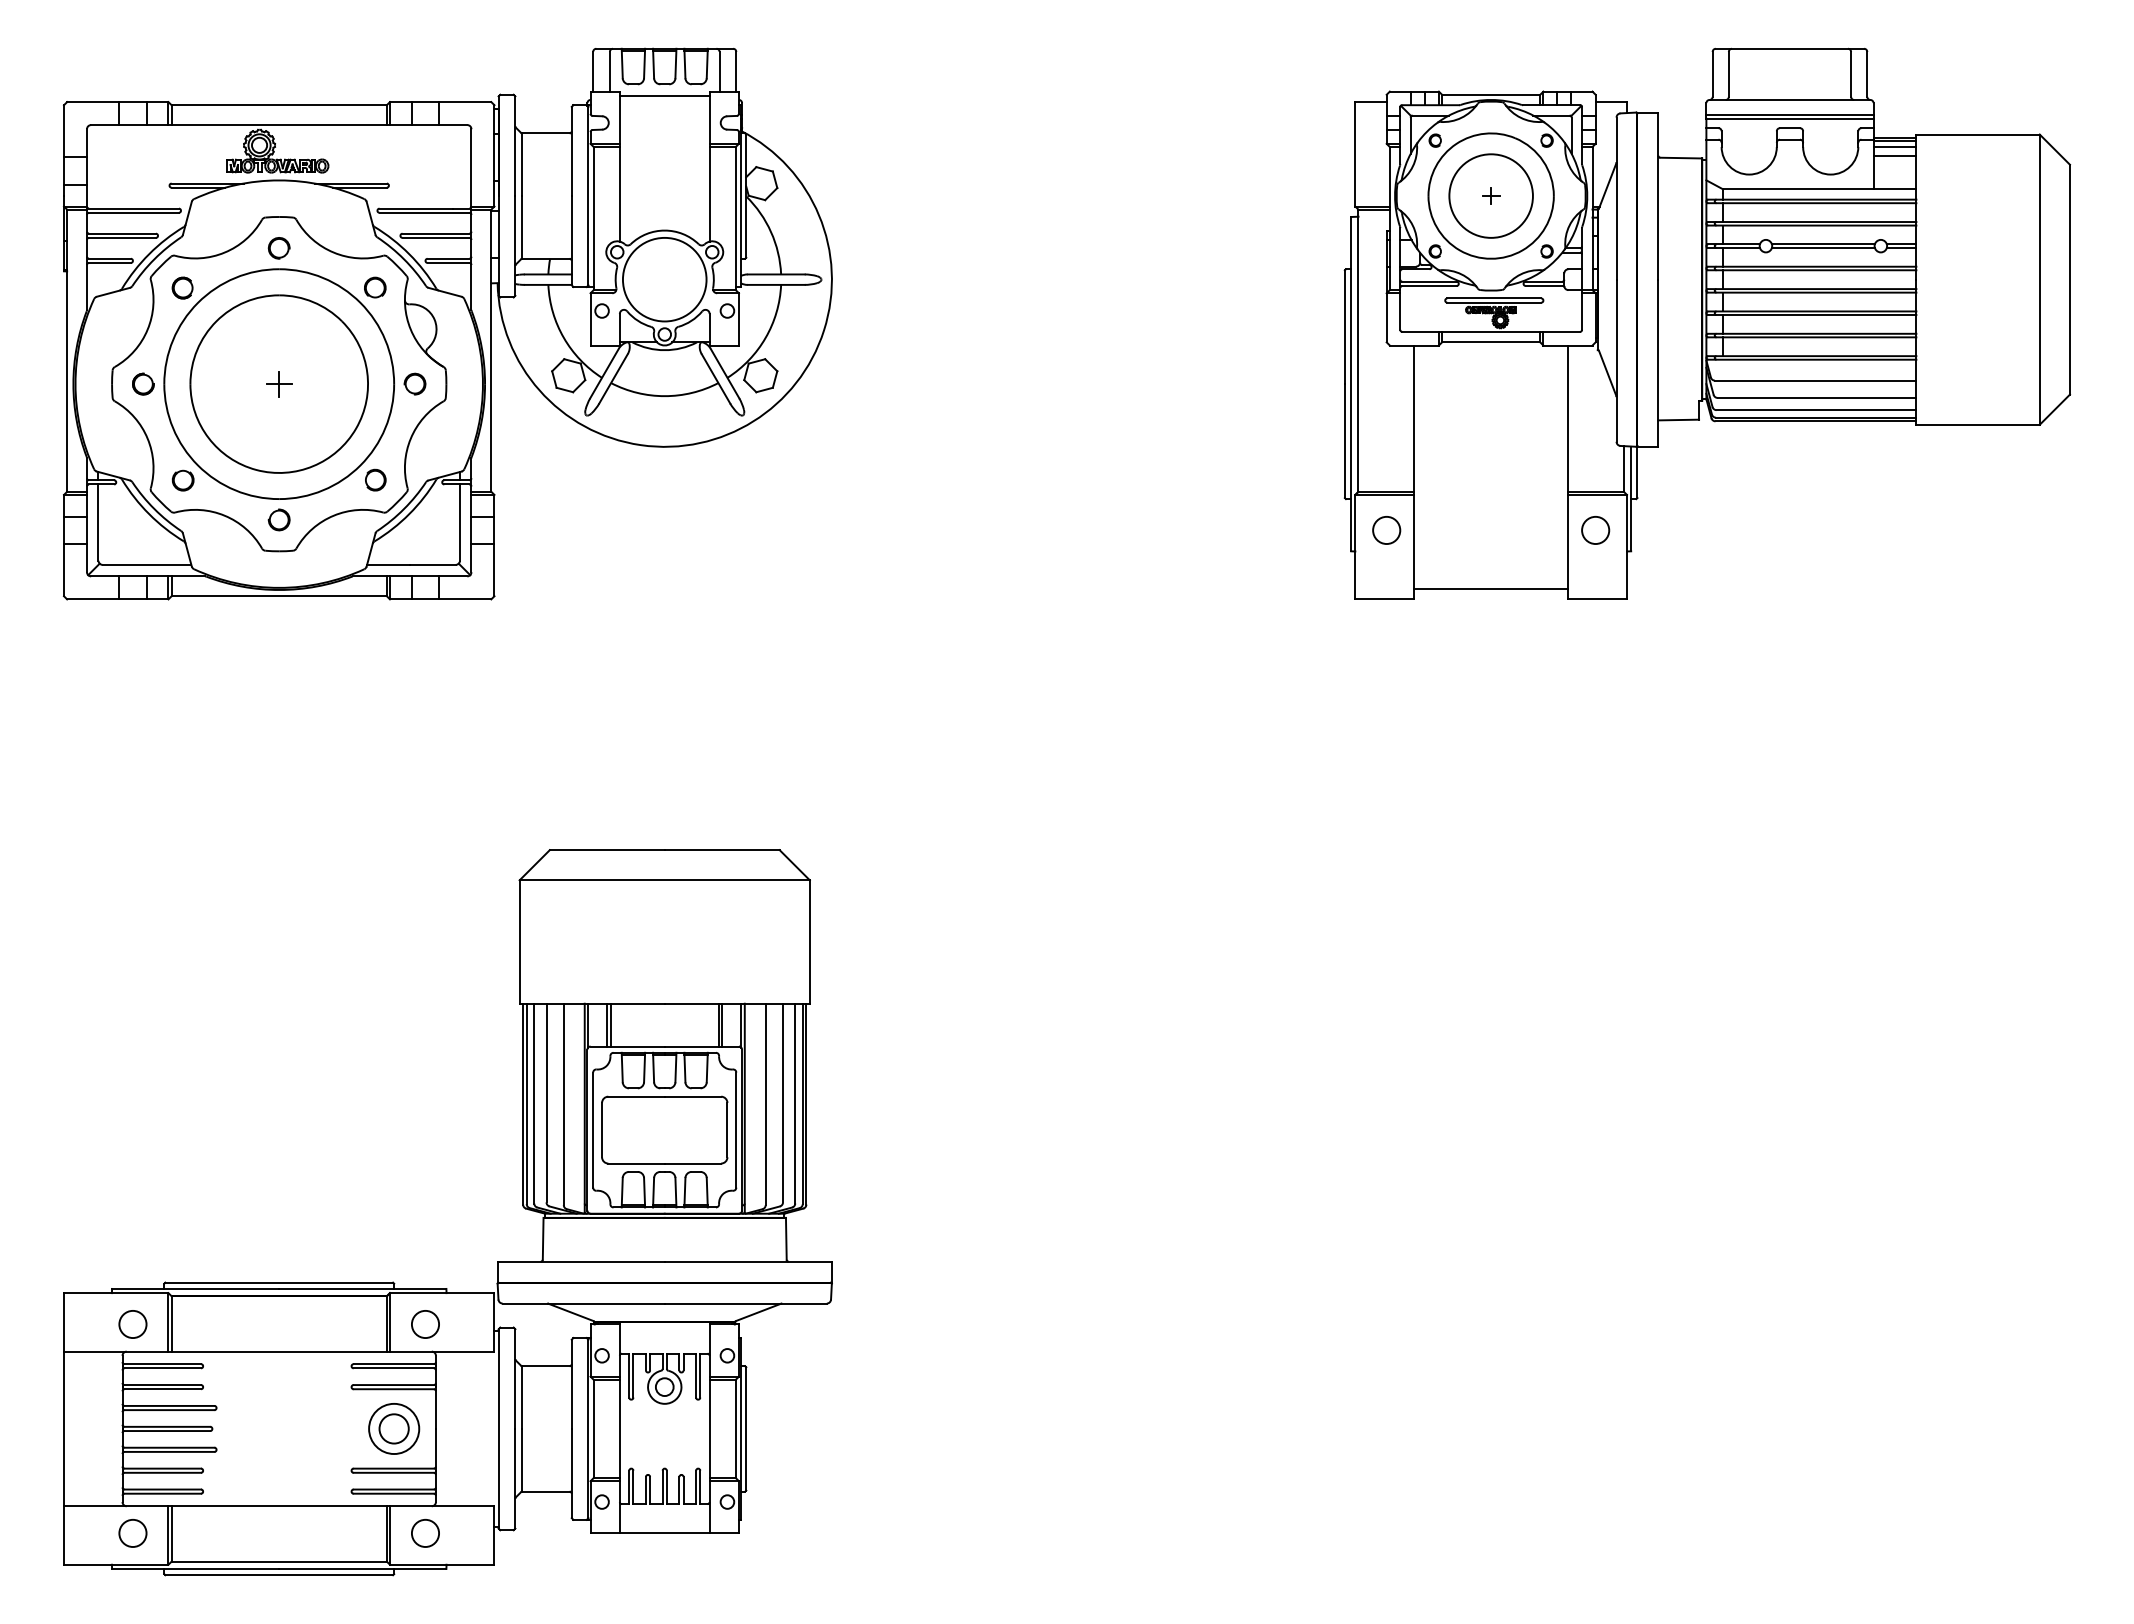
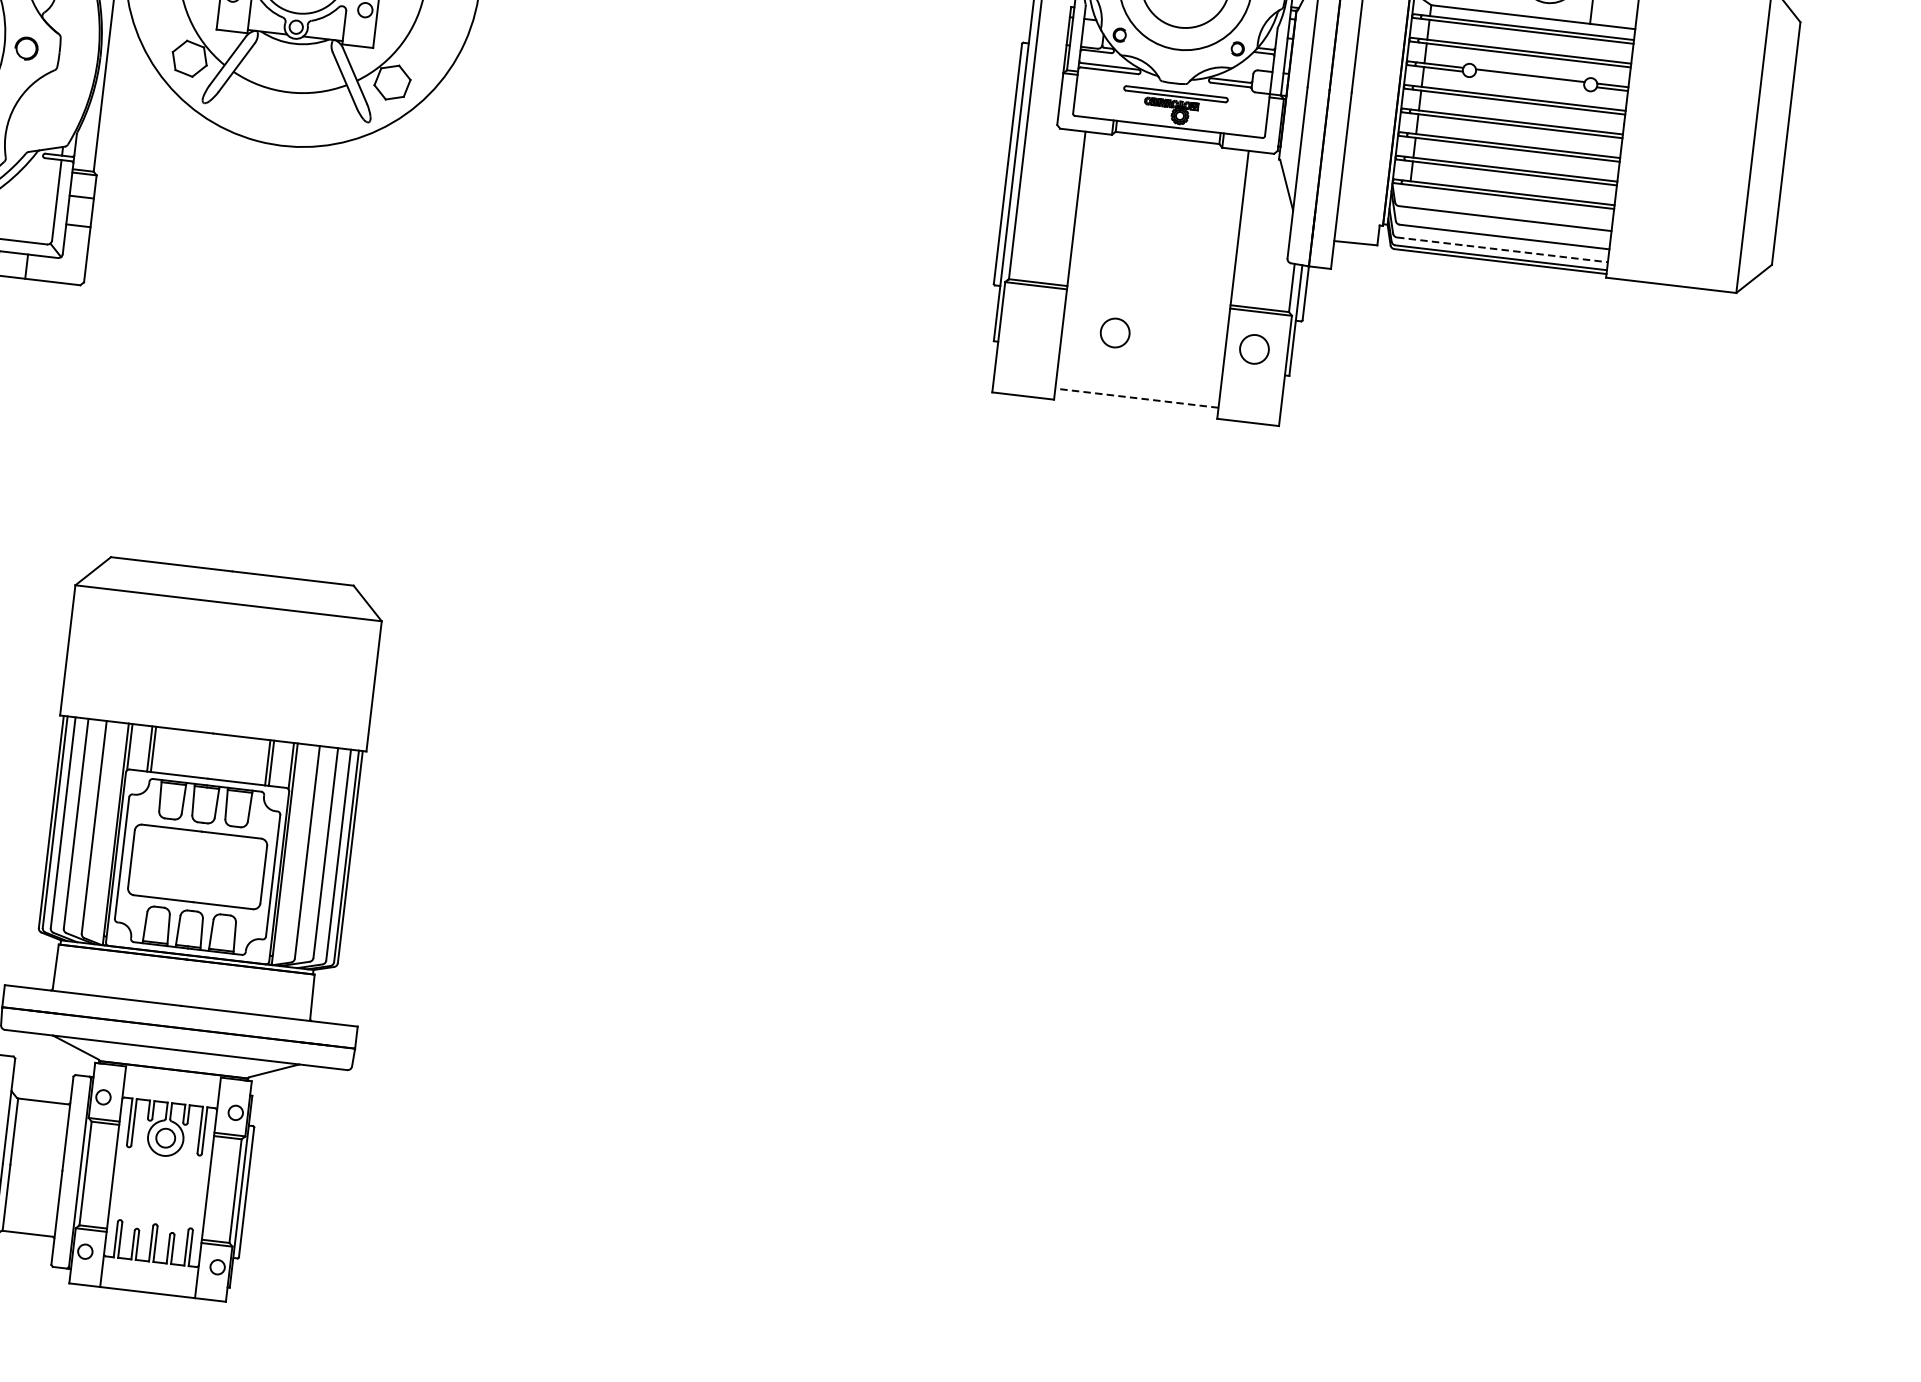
line: (1822, 247) -> (1528, 78), removed
line: (1816, 410) -> (1502, 250), solid -> dashed
circle: (1386, 530) -> (1114, 333), moved
line: (1490, 588) -> (1136, 397), solid -> dashed

